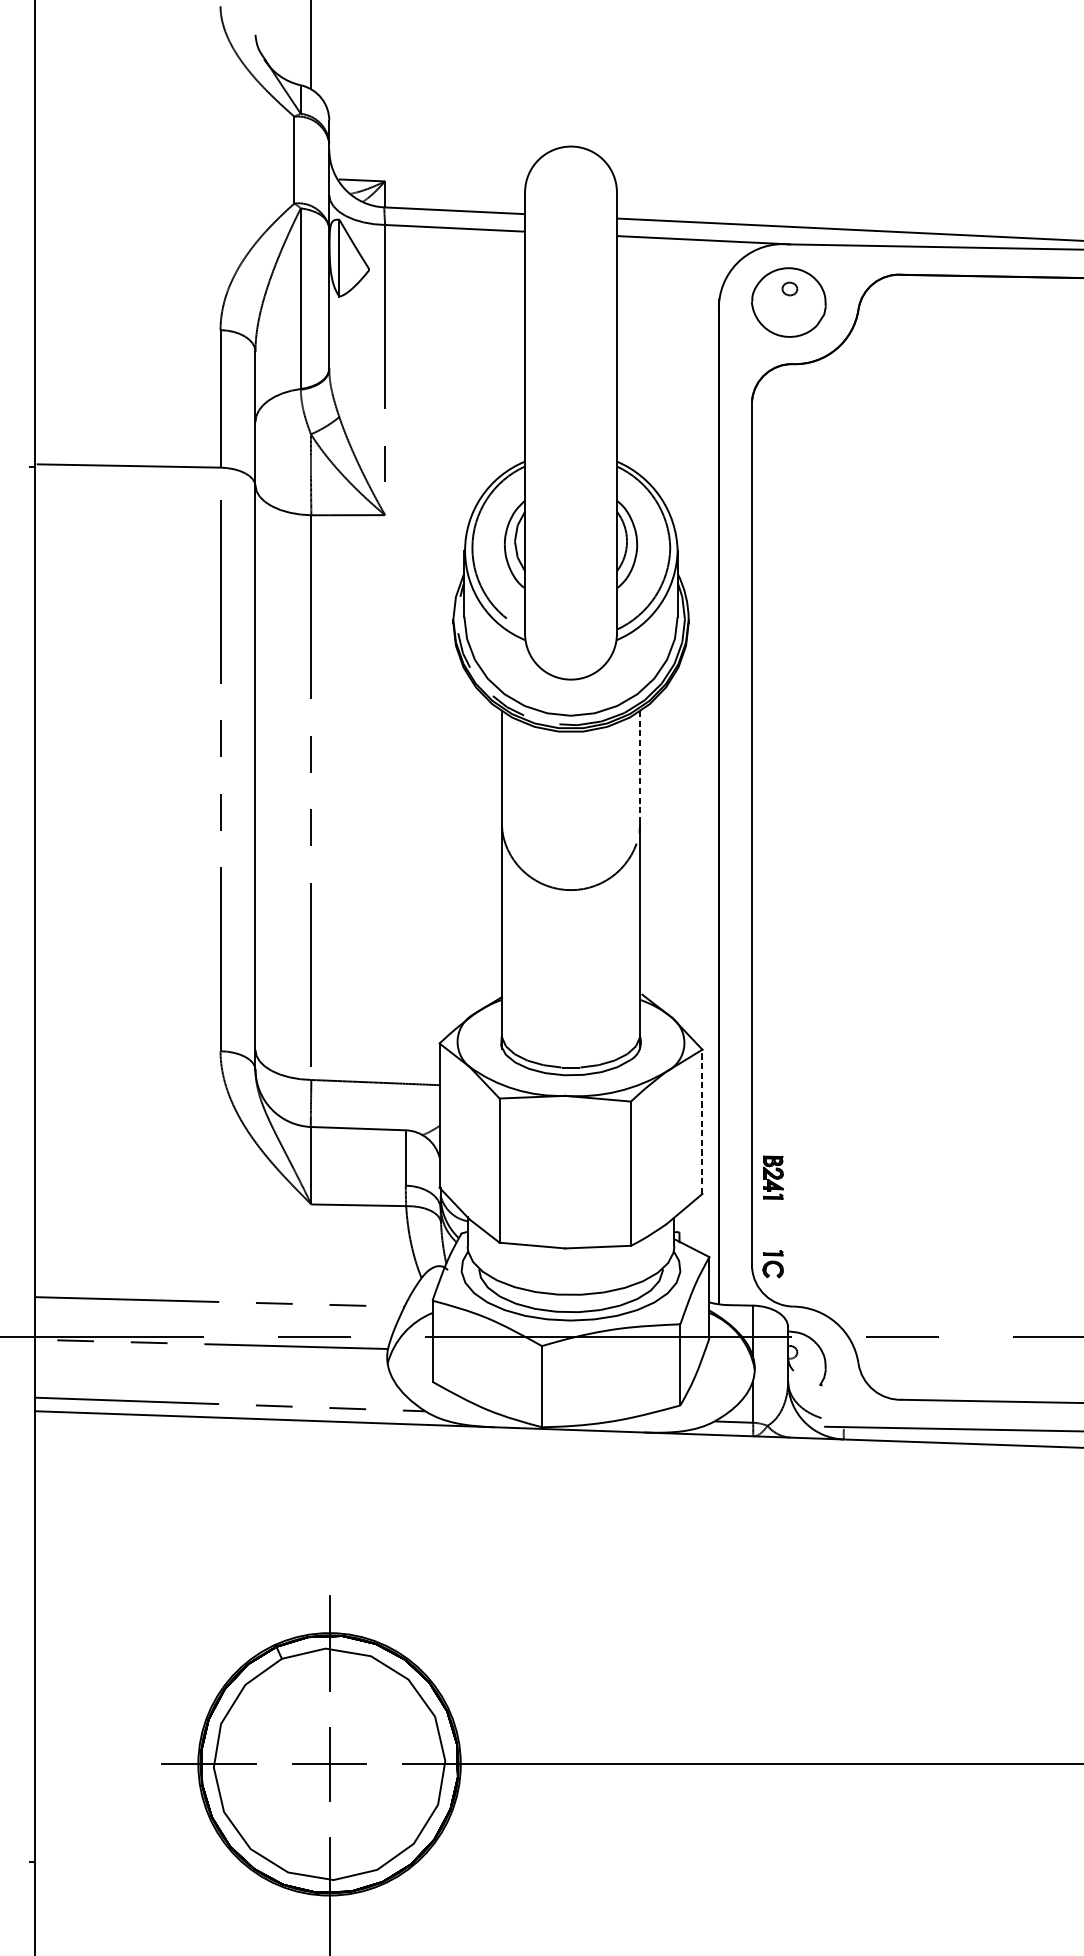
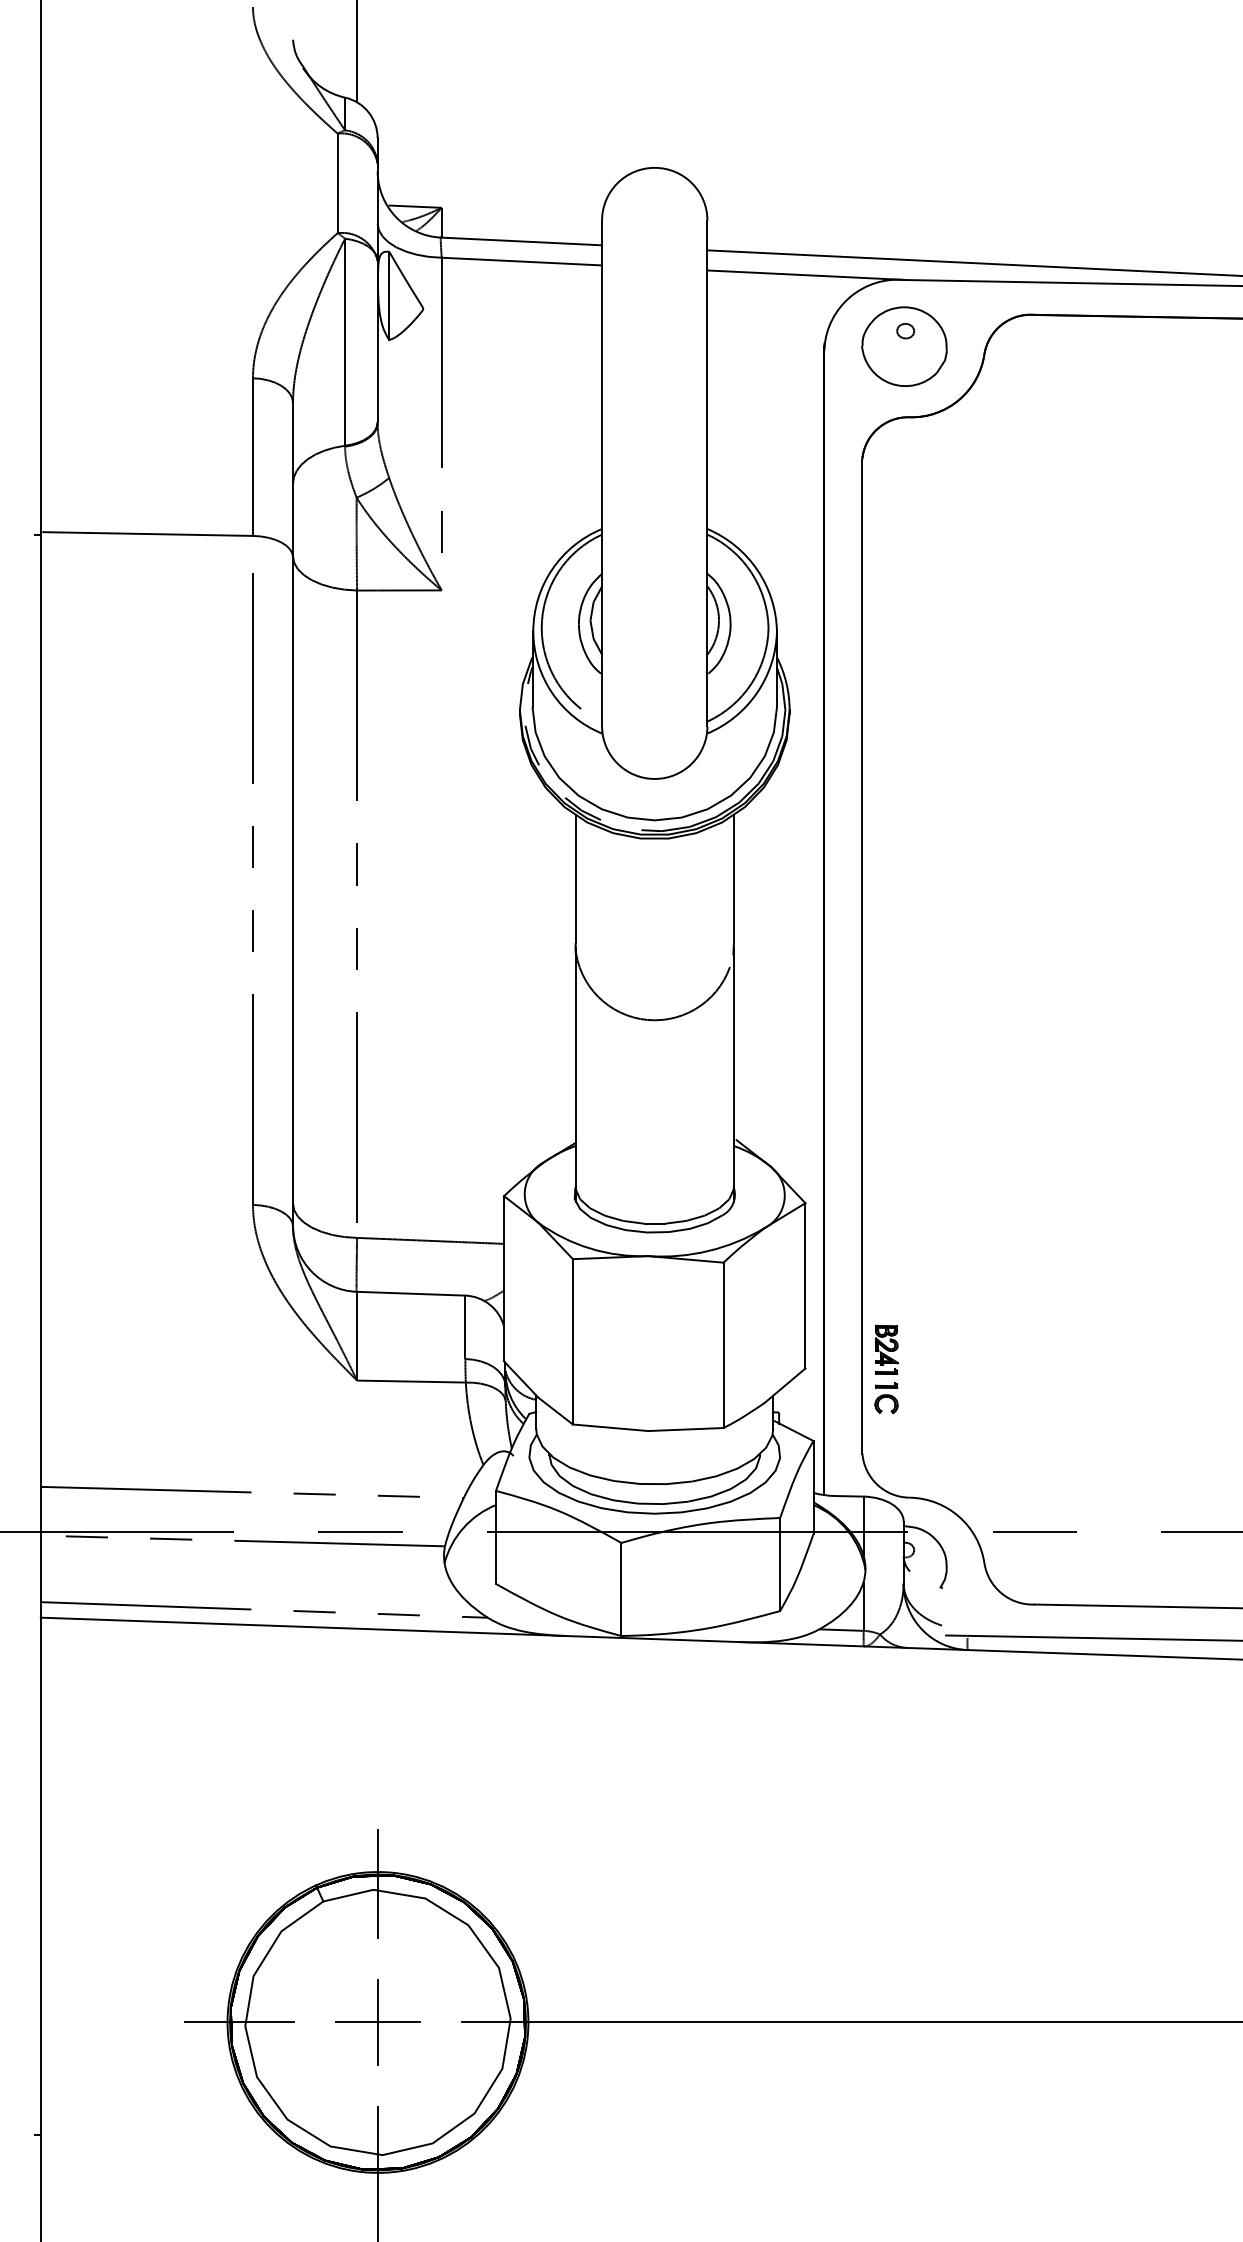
line: (639, 767) -> (733, 879), dashed -> solid
line: (702, 1121) -> (805, 1285), dashed -> solid
part: (773, 1263) -> (886, 1397), moved

